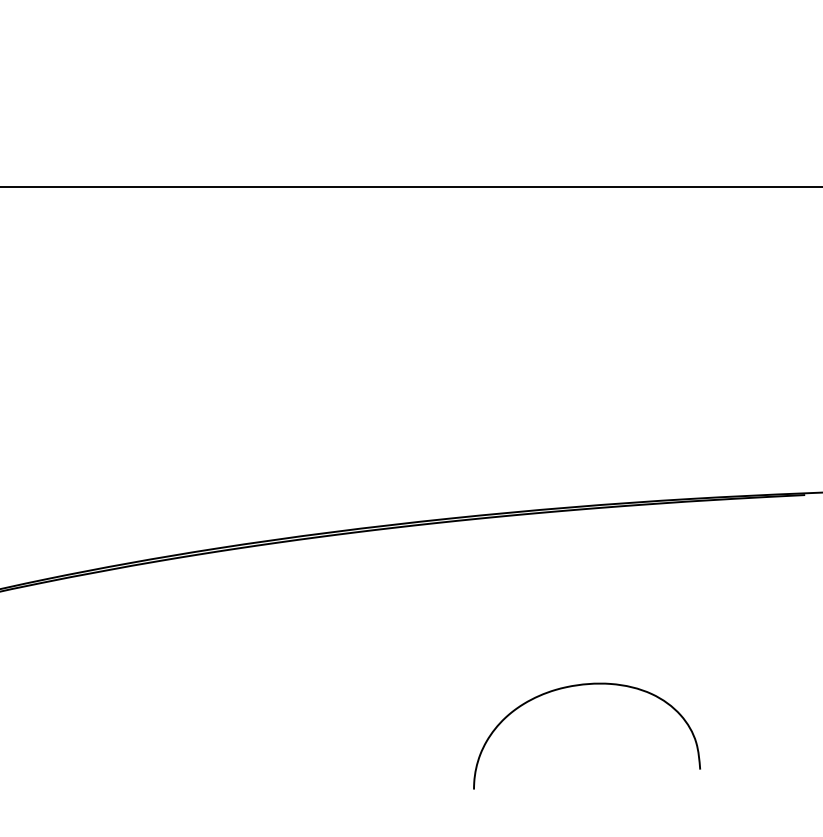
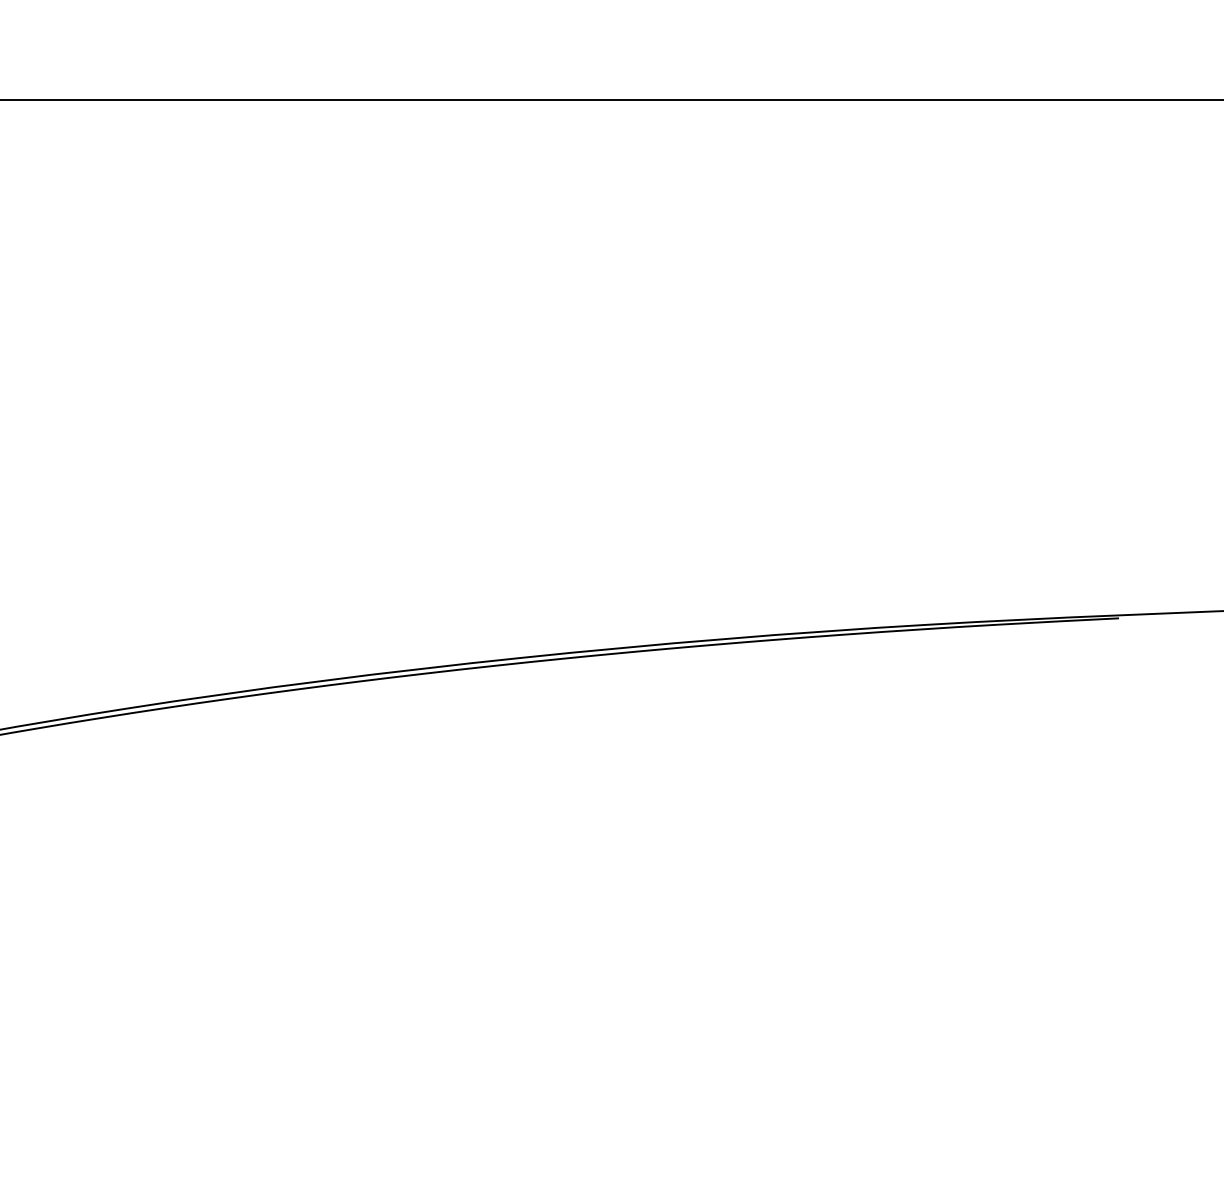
curve: (577, 686) -> (735, 940), removed

